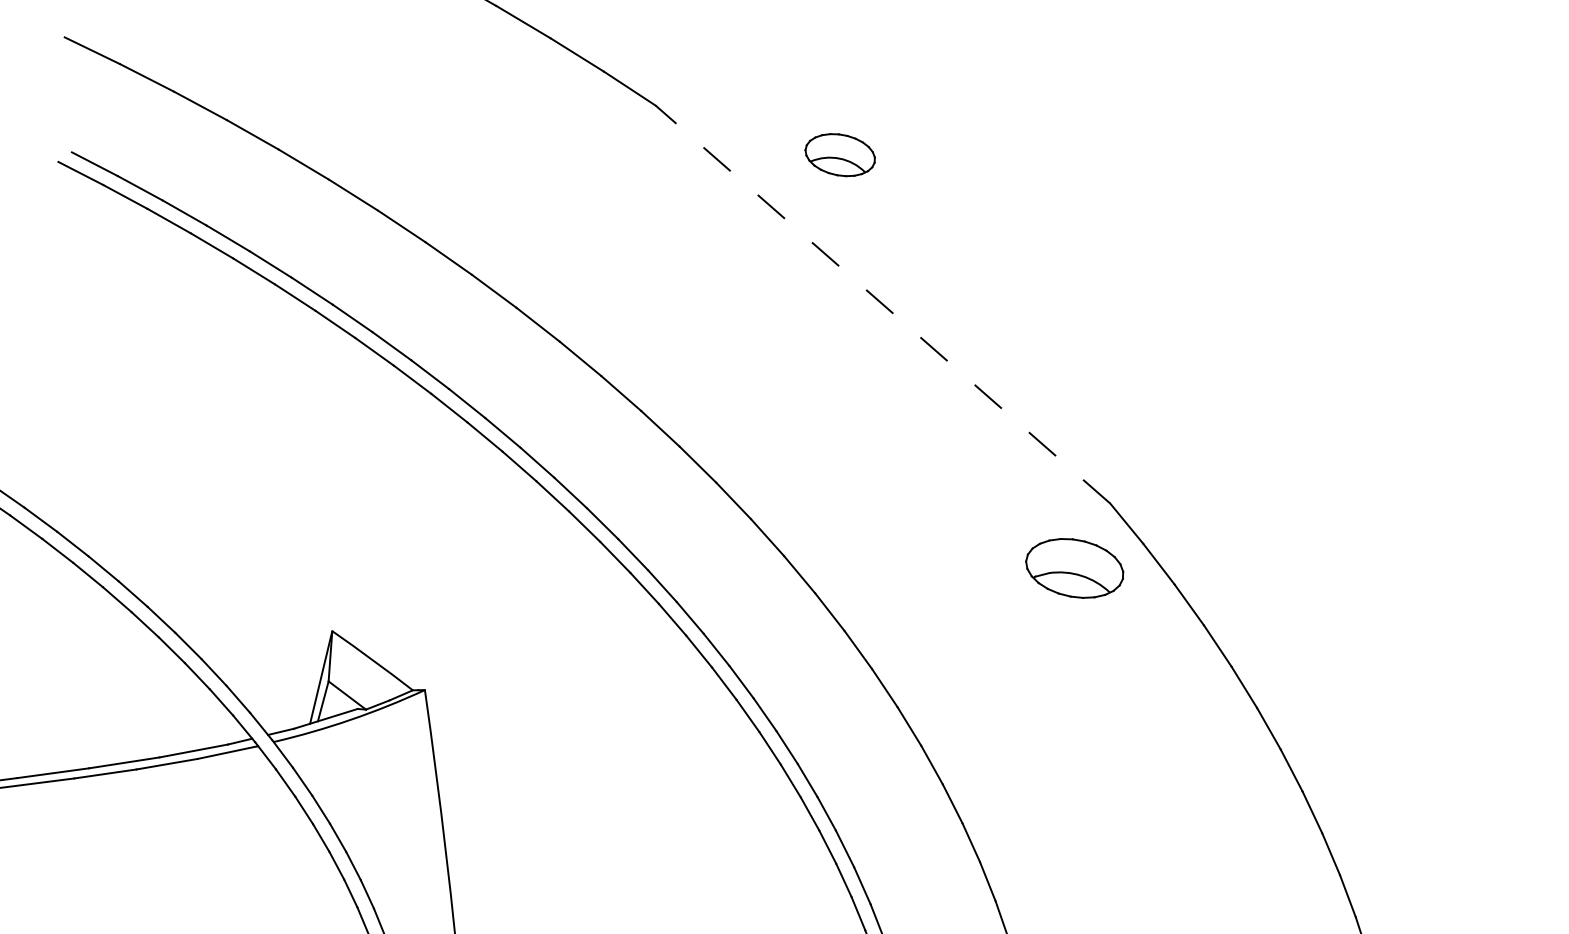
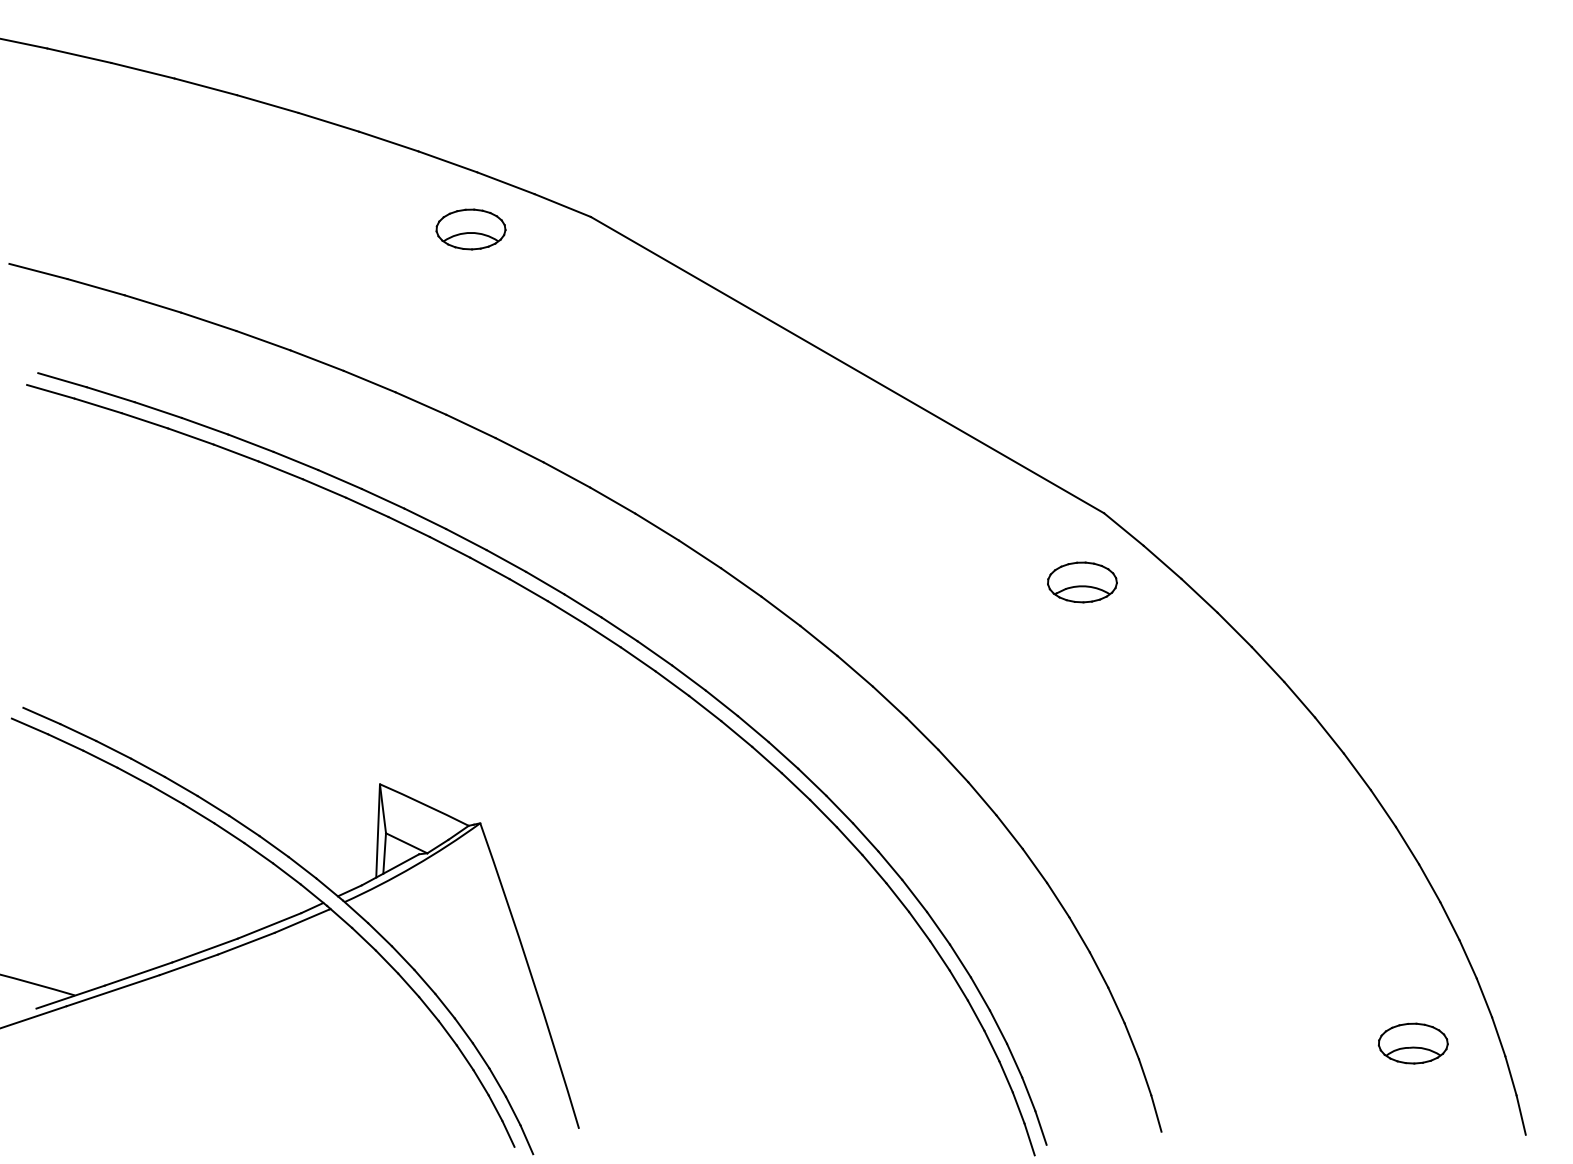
part: (839, 155) -> (470, 229), moved
line: (883, 303) -> (847, 364), dashed -> solid
part: (1074, 568) -> (1082, 582), size x0.71

